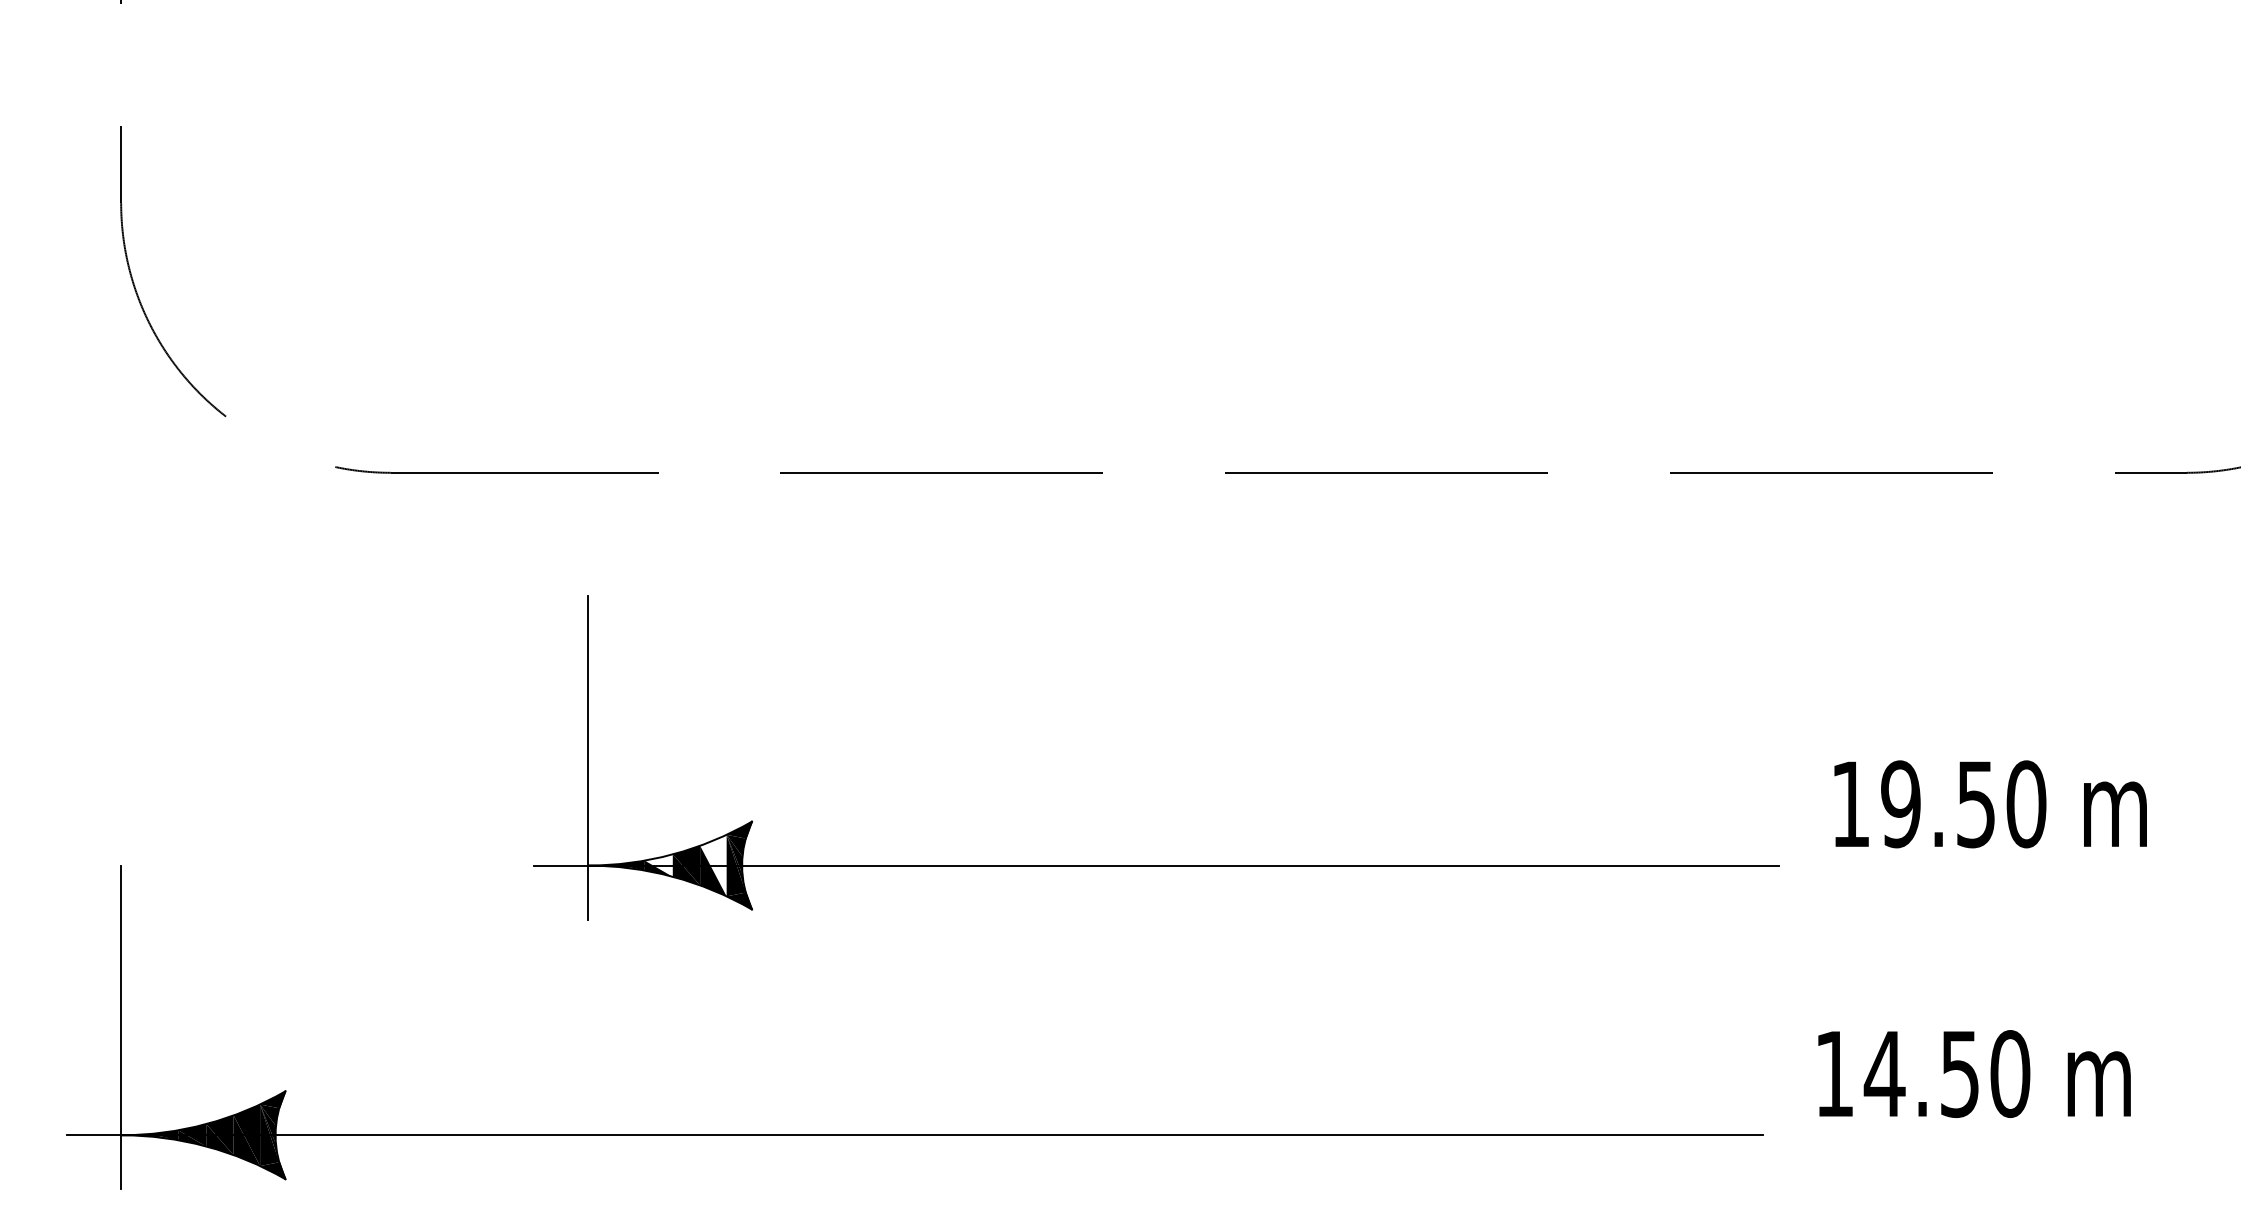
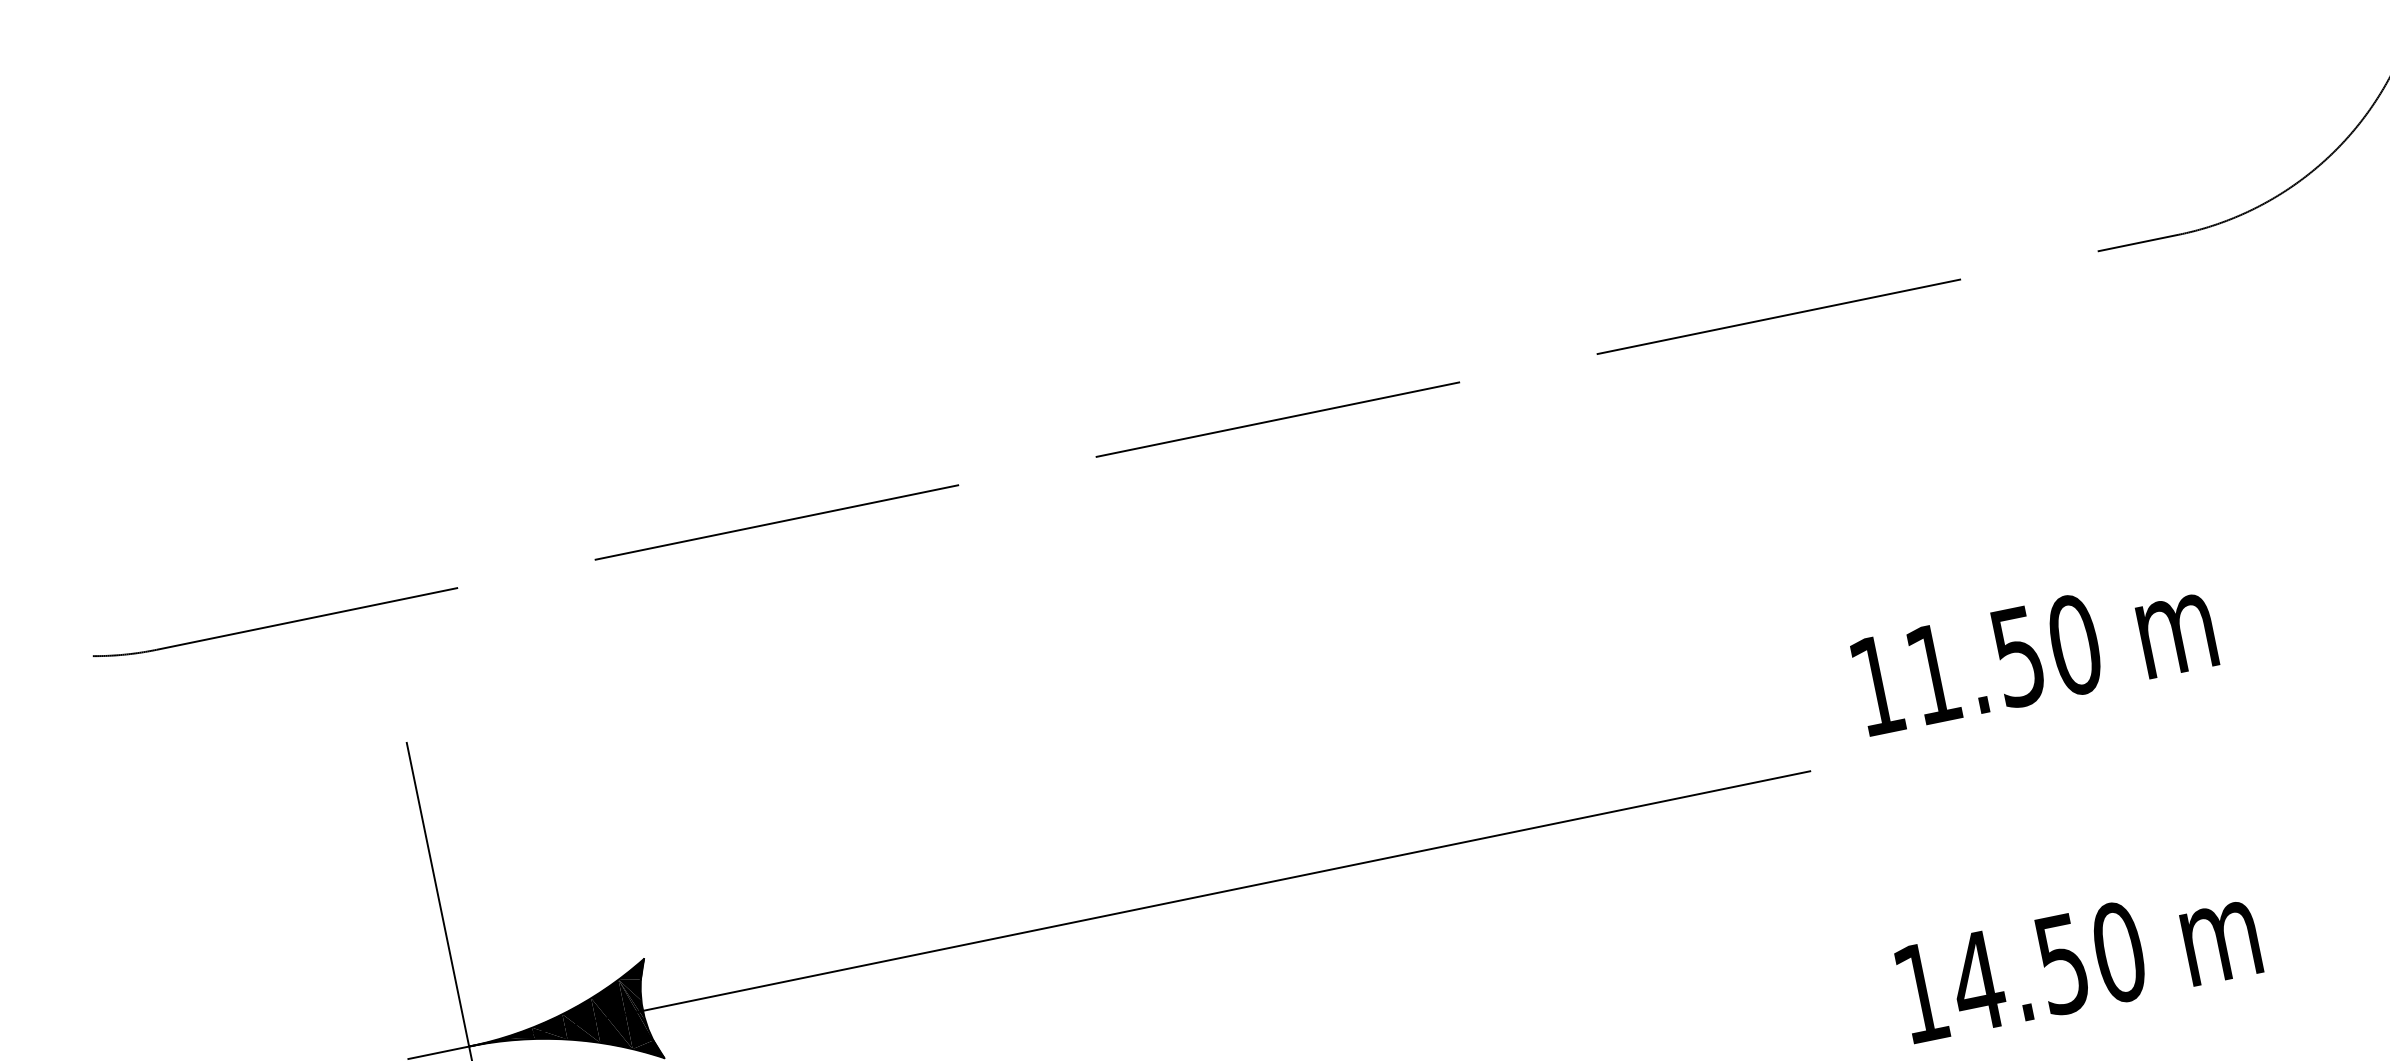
text: (1900, 804) -> (1933, 674), 19.50 -> 11.50
fill: (658, 865) -> (548, 1030), added
fill: (713, 865) -> (610, 1017), added

